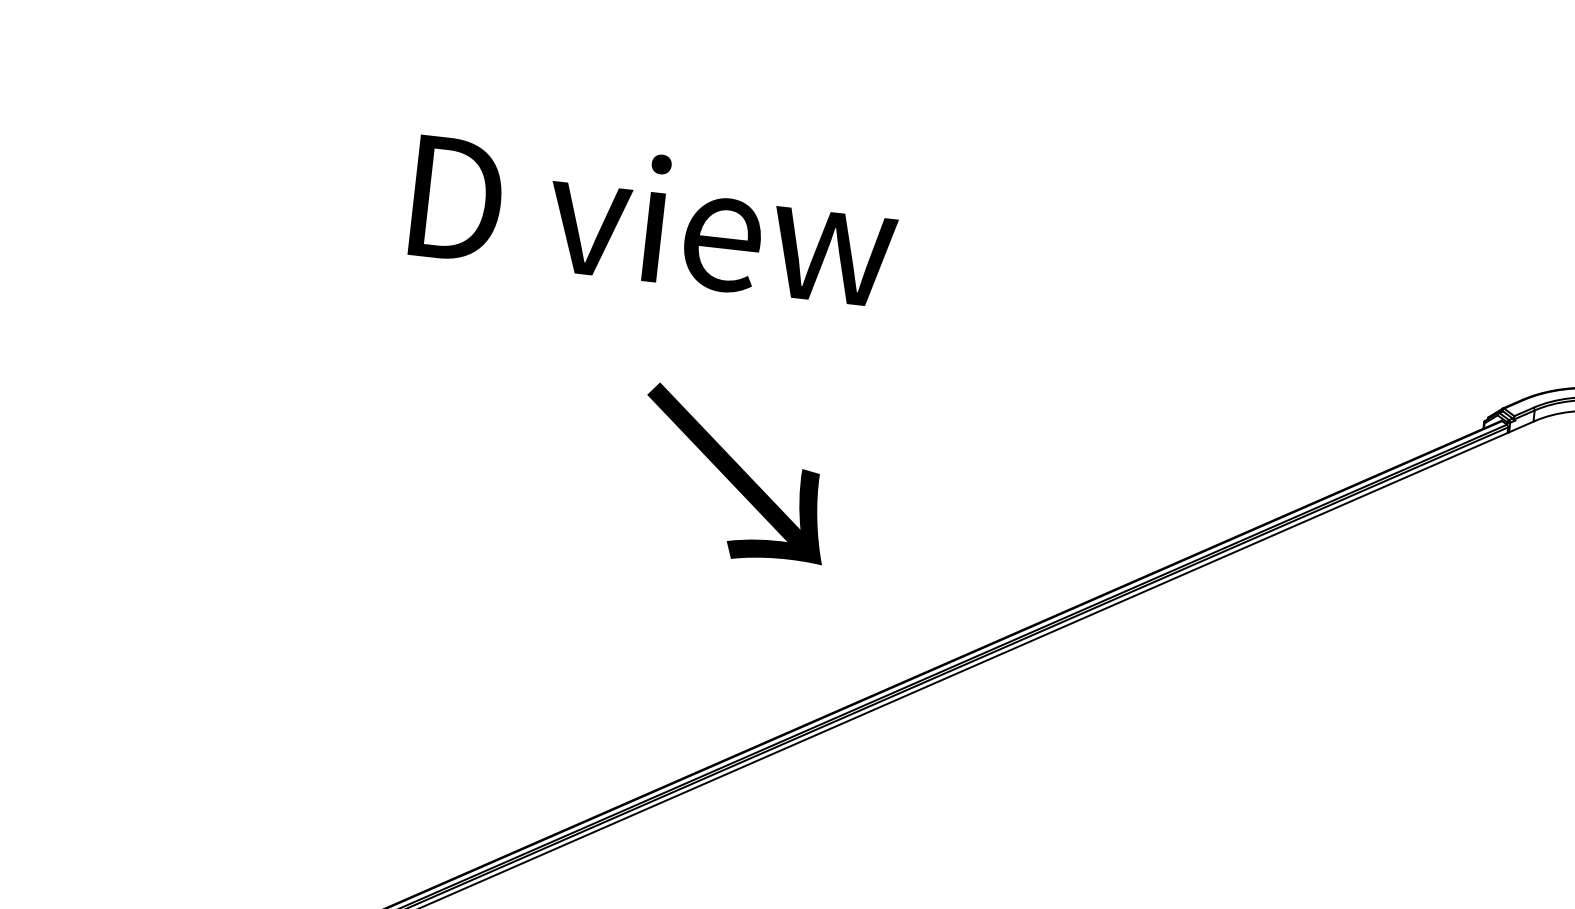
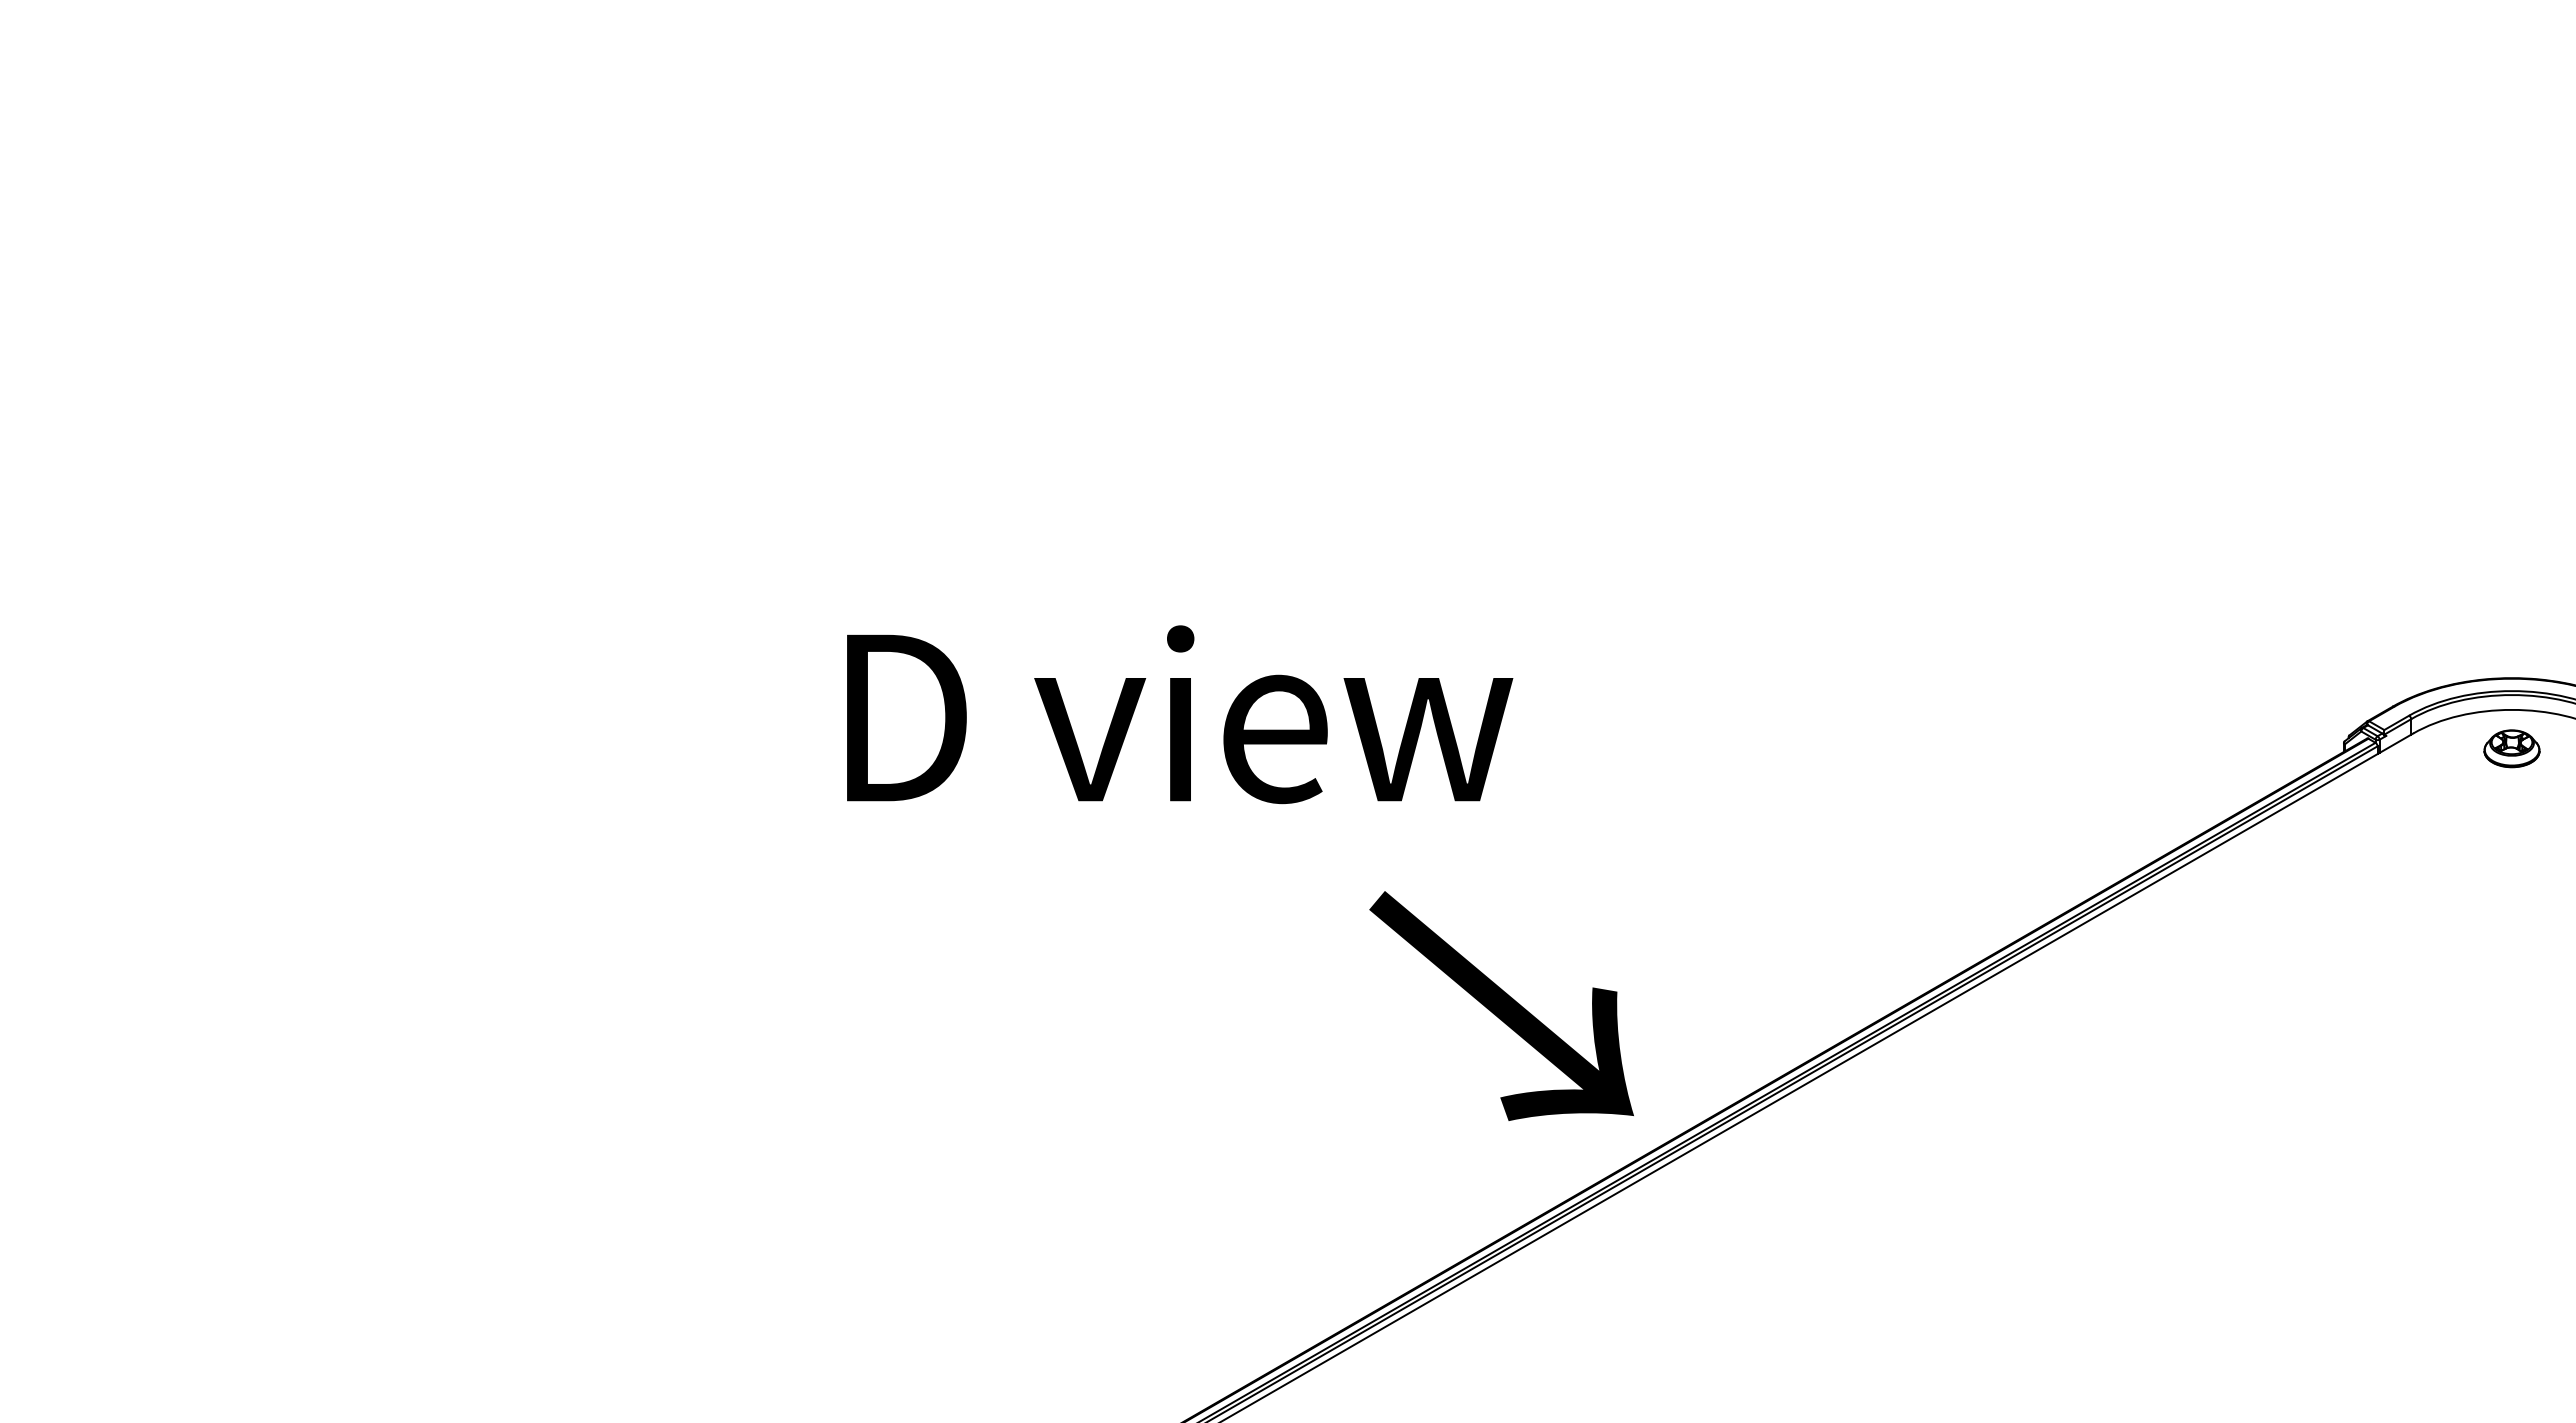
text: (655, 219) -> (1180, 714), moved
text: (735, 474) -> (1501, 1005), moved

